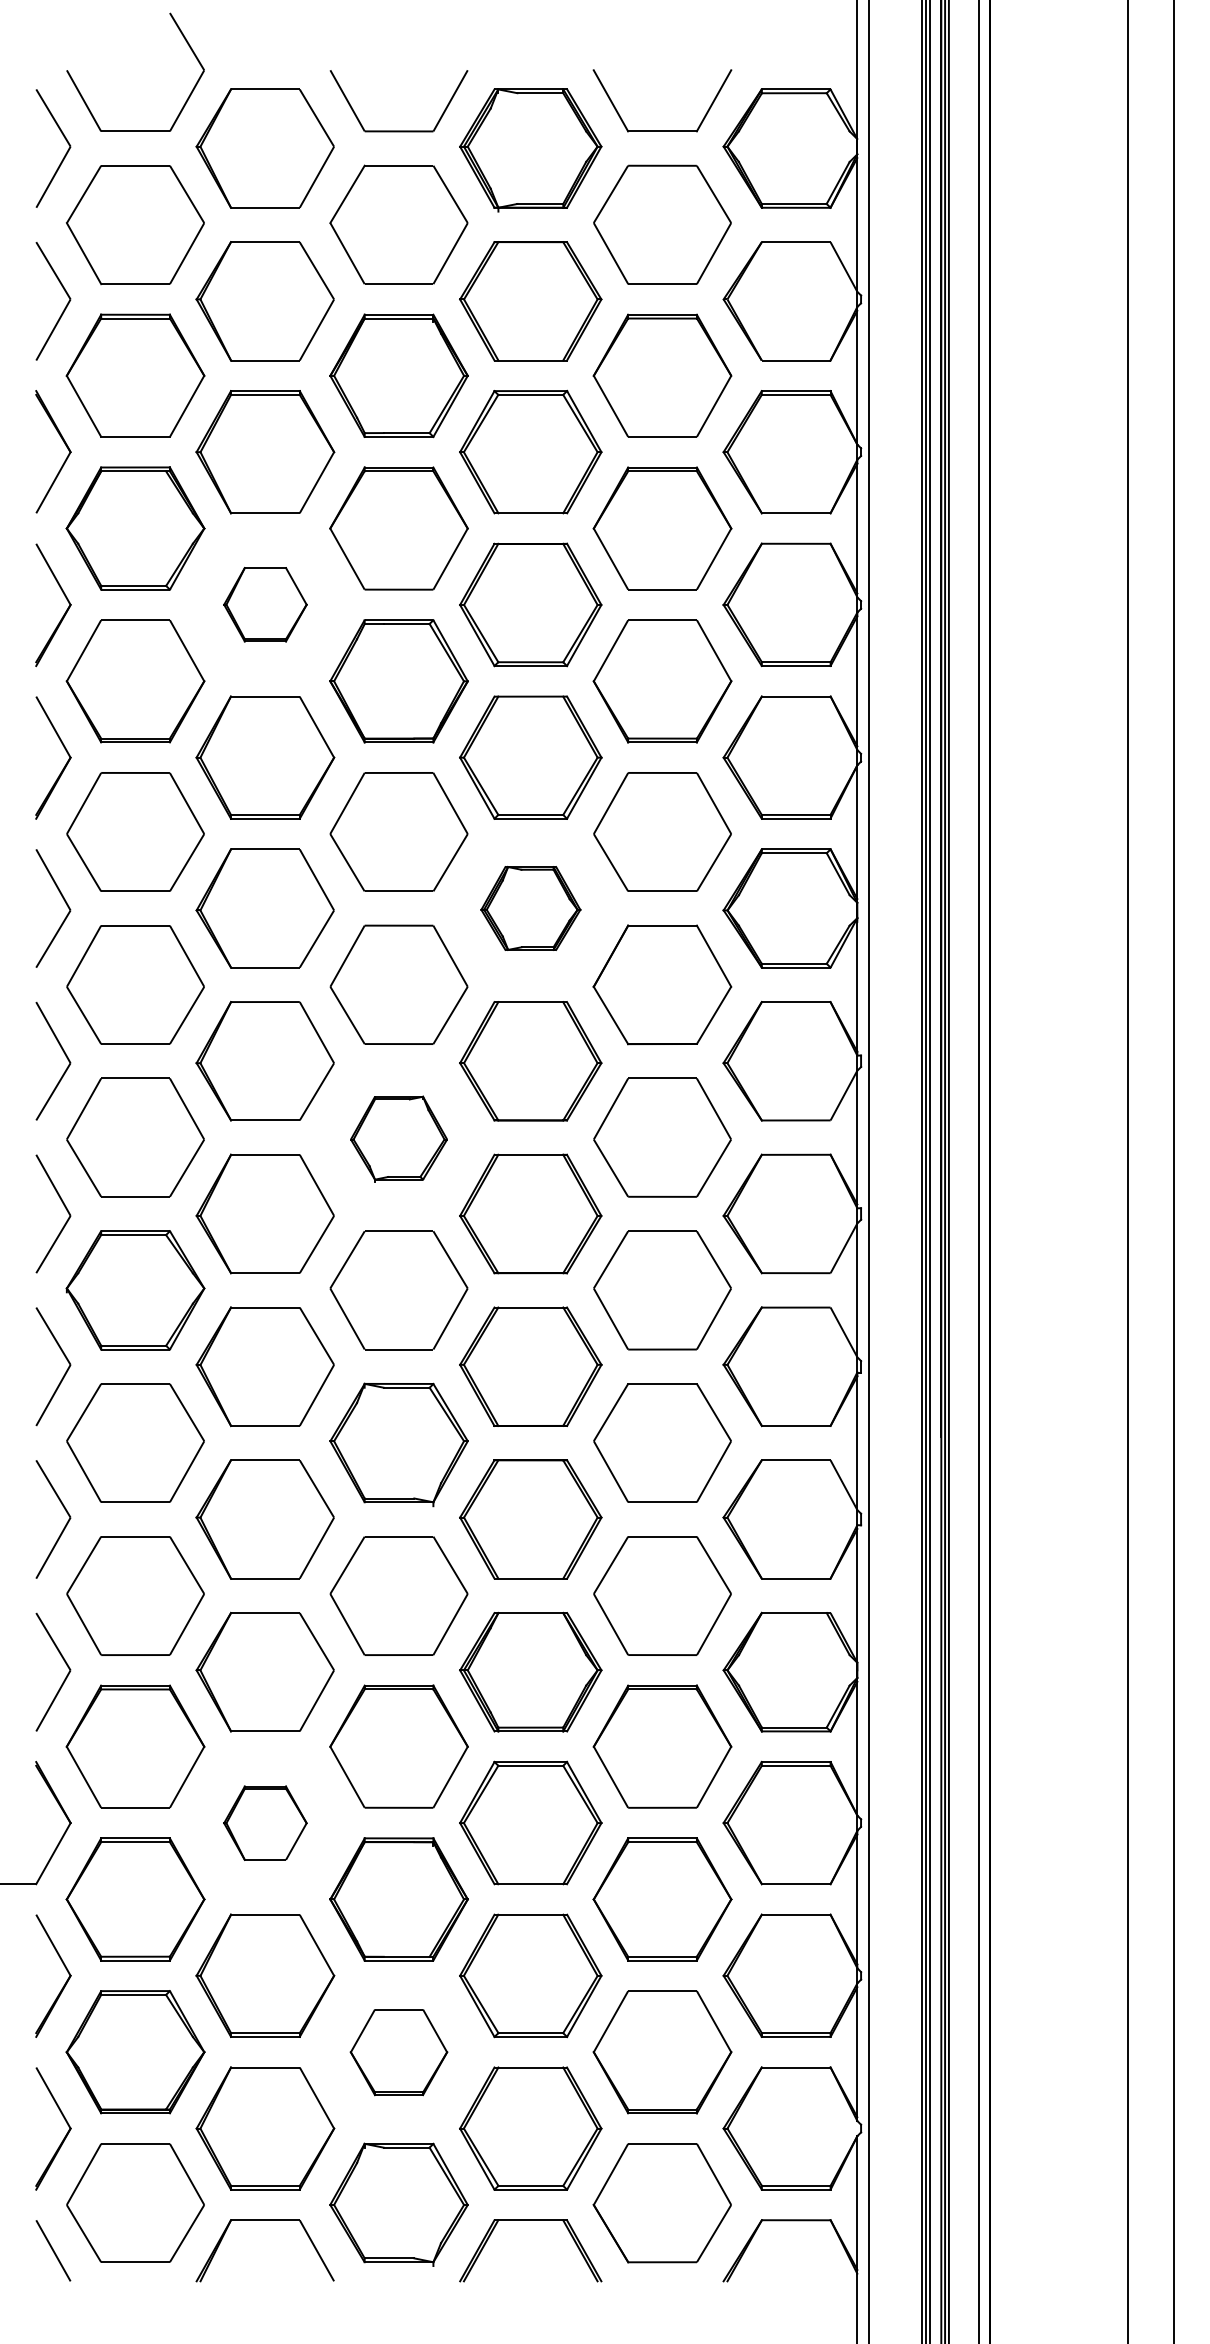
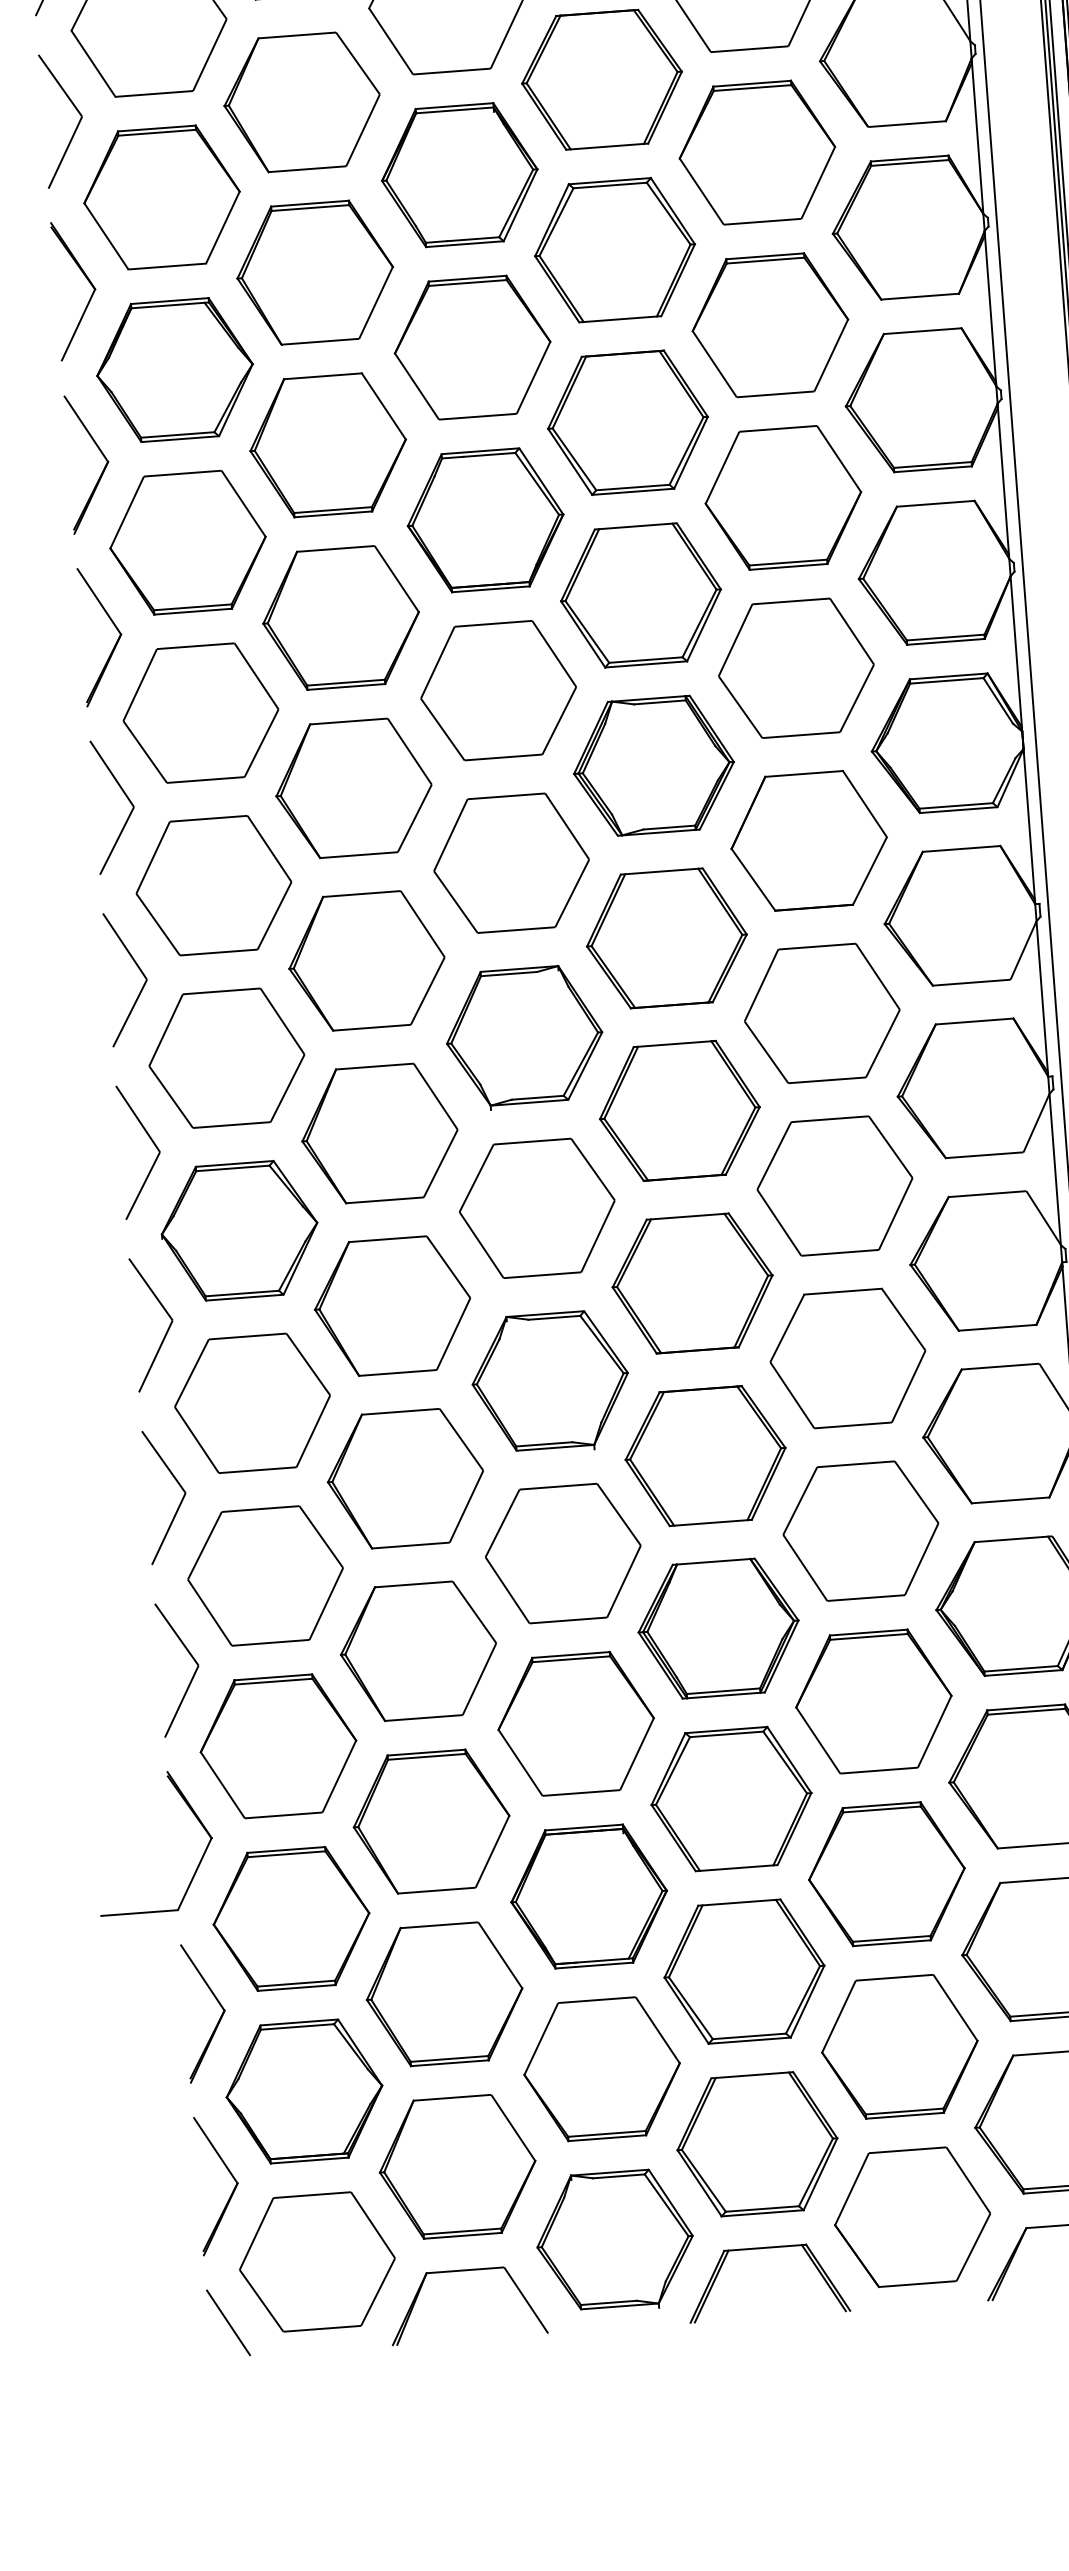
part: (265, 604) -> (328, 444), size x1.67
part: (530, 908) -> (653, 765), size x1.43
part: (398, 1139) -> (523, 1037), size x1.43
part: (265, 1823) -> (431, 1822), size x1.67
part: (398, 2052) -> (601, 2069), size x1.43

